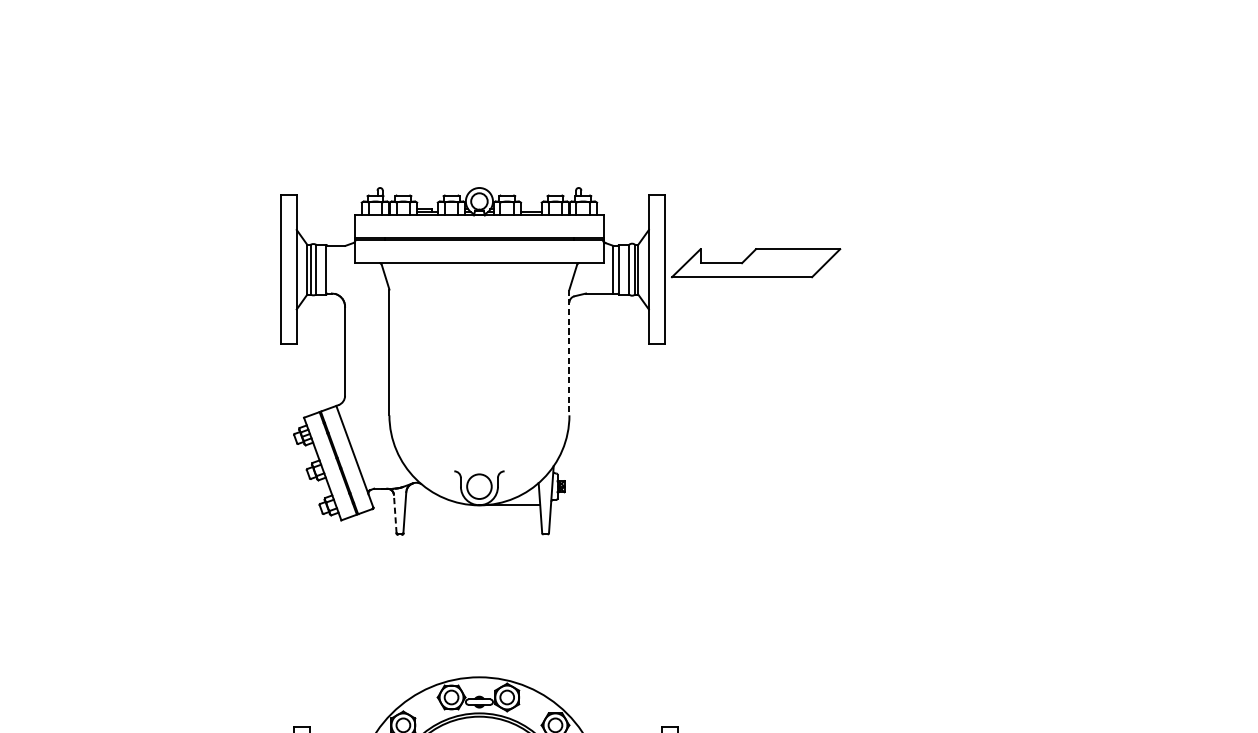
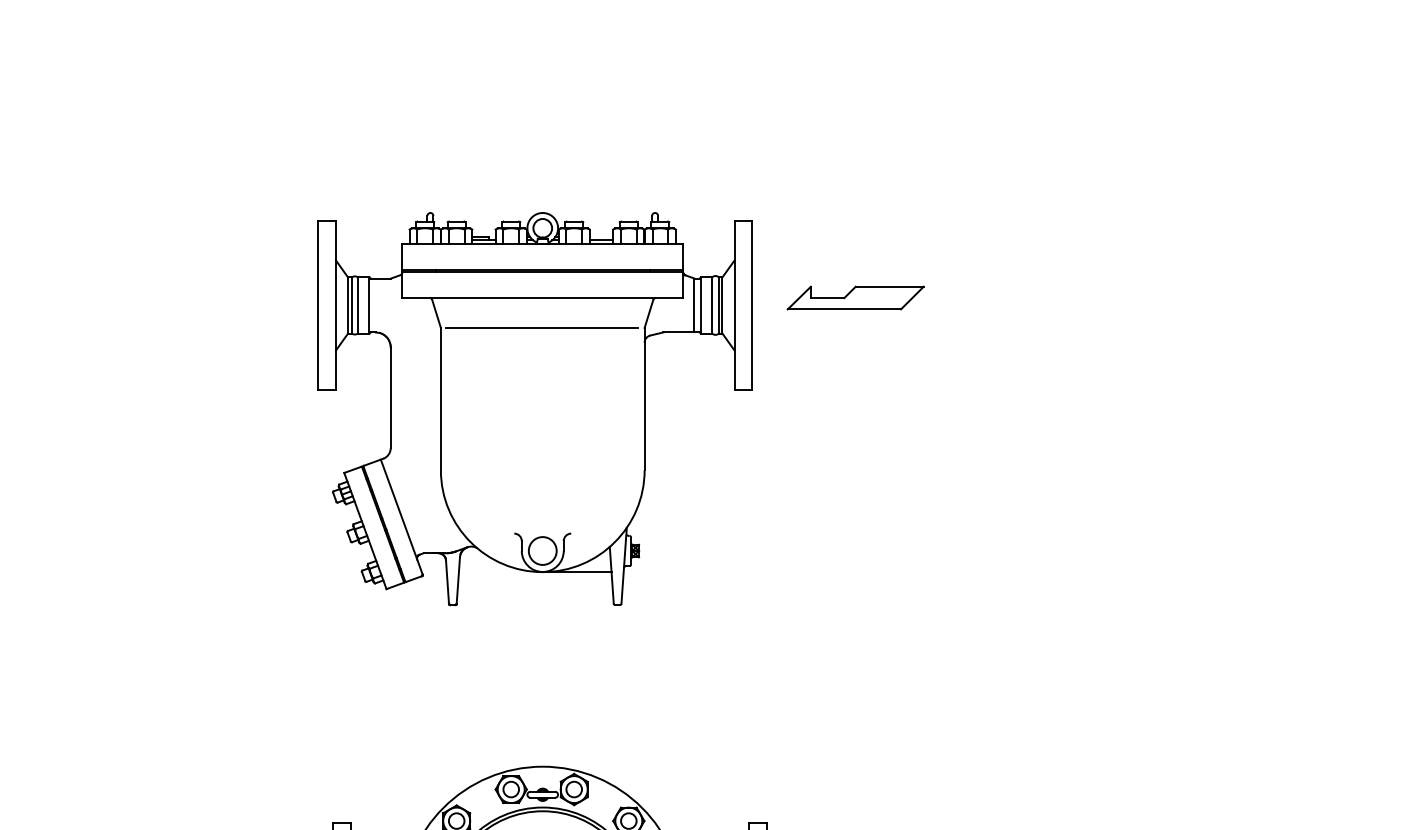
part: (755, 262) -> (855, 297), size x0.71
line: (478, 289) -> (541, 327), added
line: (569, 352) -> (644, 399), dashed -> solid
line: (395, 513) -> (447, 581), dashed -> solid

